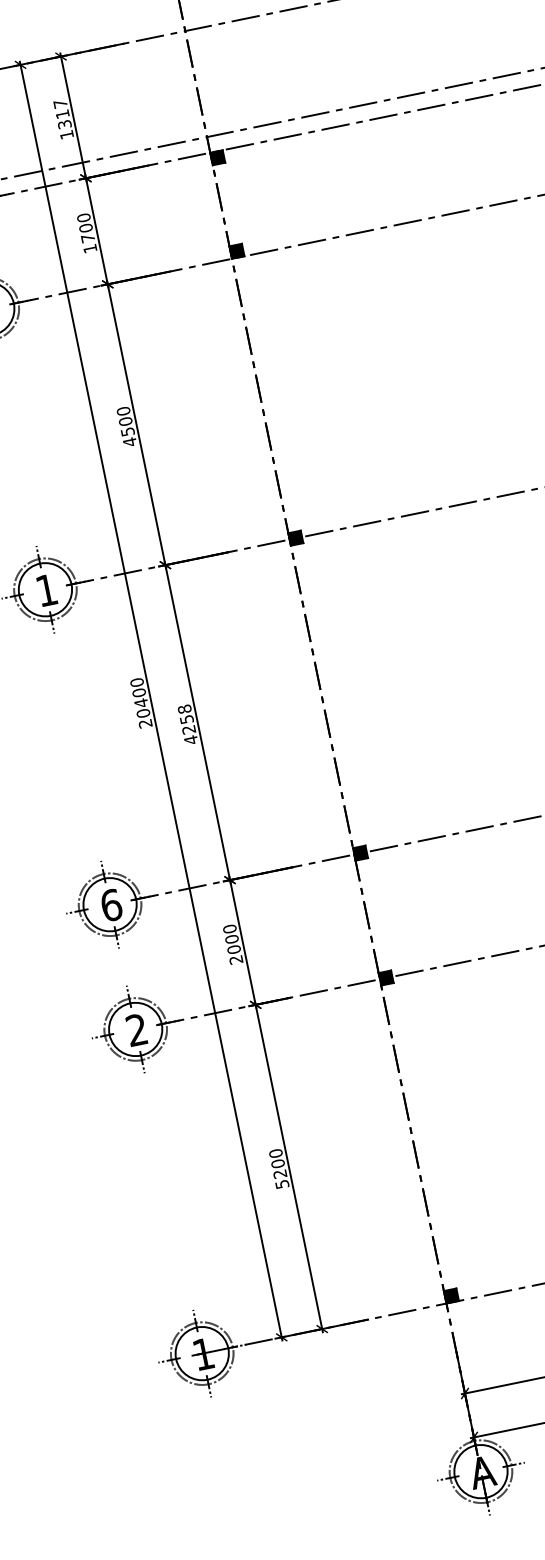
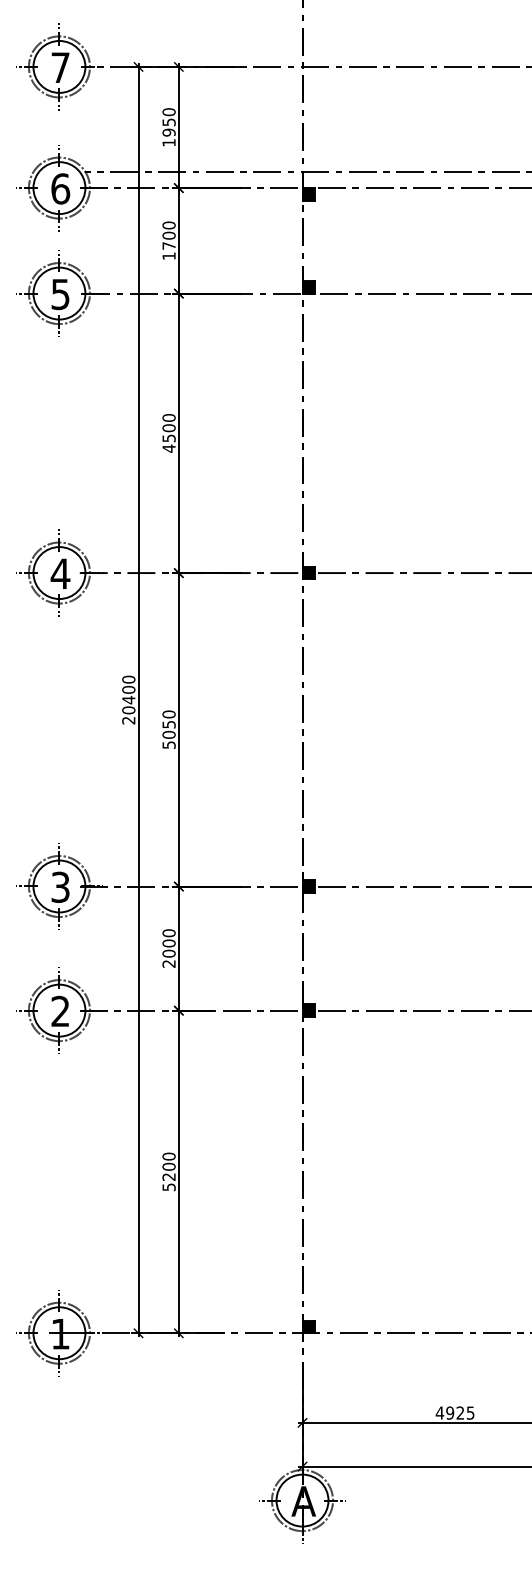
text: (62, 114) -> (168, 122), 1317 -> 1950
text: (46, 589) -> (60, 573), 1 -> 4
text: (187, 724) -> (168, 729), 4258 -> 5050
text: (111, 904) -> (60, 886), 6 -> 3

